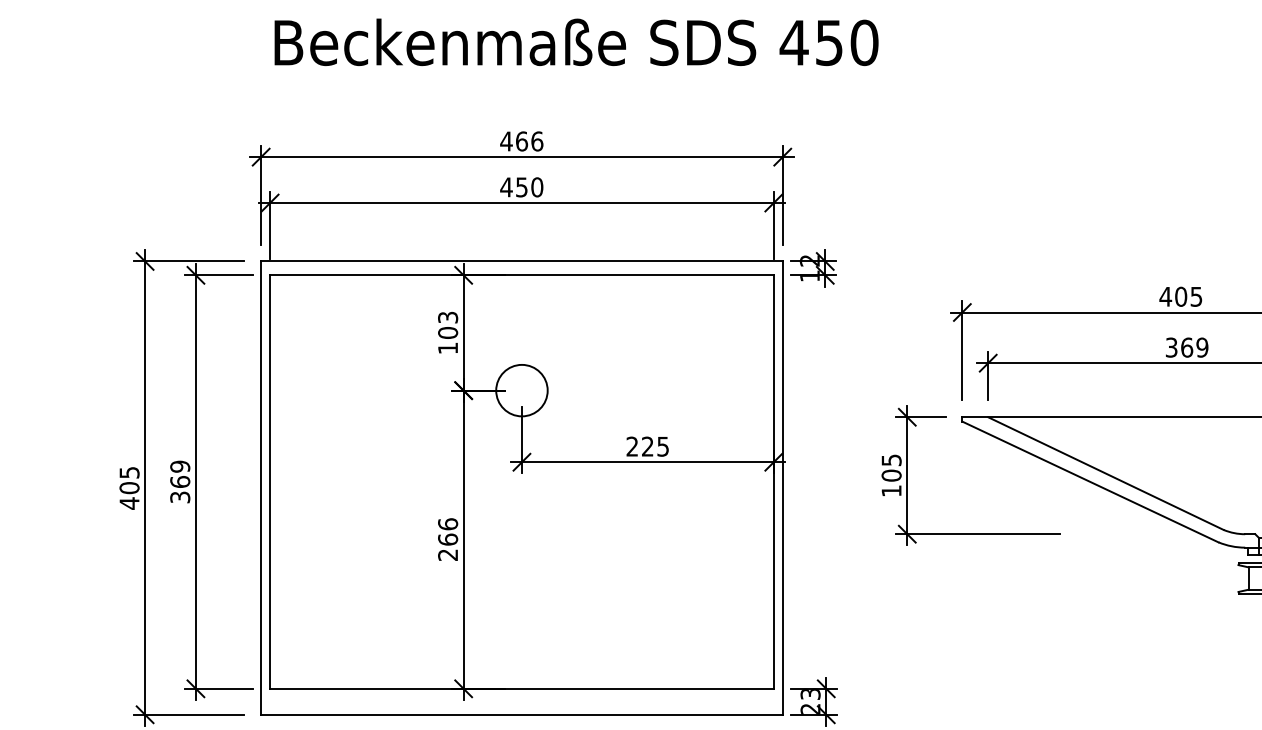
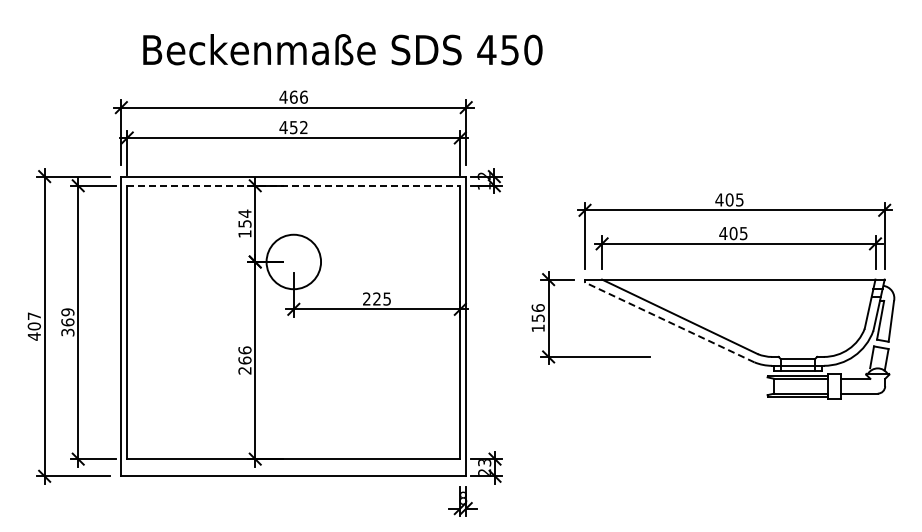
text: (575, 42) -> (342, 49), moved
text: (536, 187) -> (303, 127), 450 -> 452
line: (521, 274) -> (293, 185), solid -> dashed
text: (447, 324) -> (244, 218), 103 -> 154
text: (1186, 347) -> (733, 233), 369 -> 405
circle: (521, 389) -> (293, 261), size x1.6
text: (890, 468) -> (537, 313), 105 -> 156
text: (129, 473) -> (34, 316), 405 -> 407
line: (1090, 482) -> (669, 322), solid -> dashed

